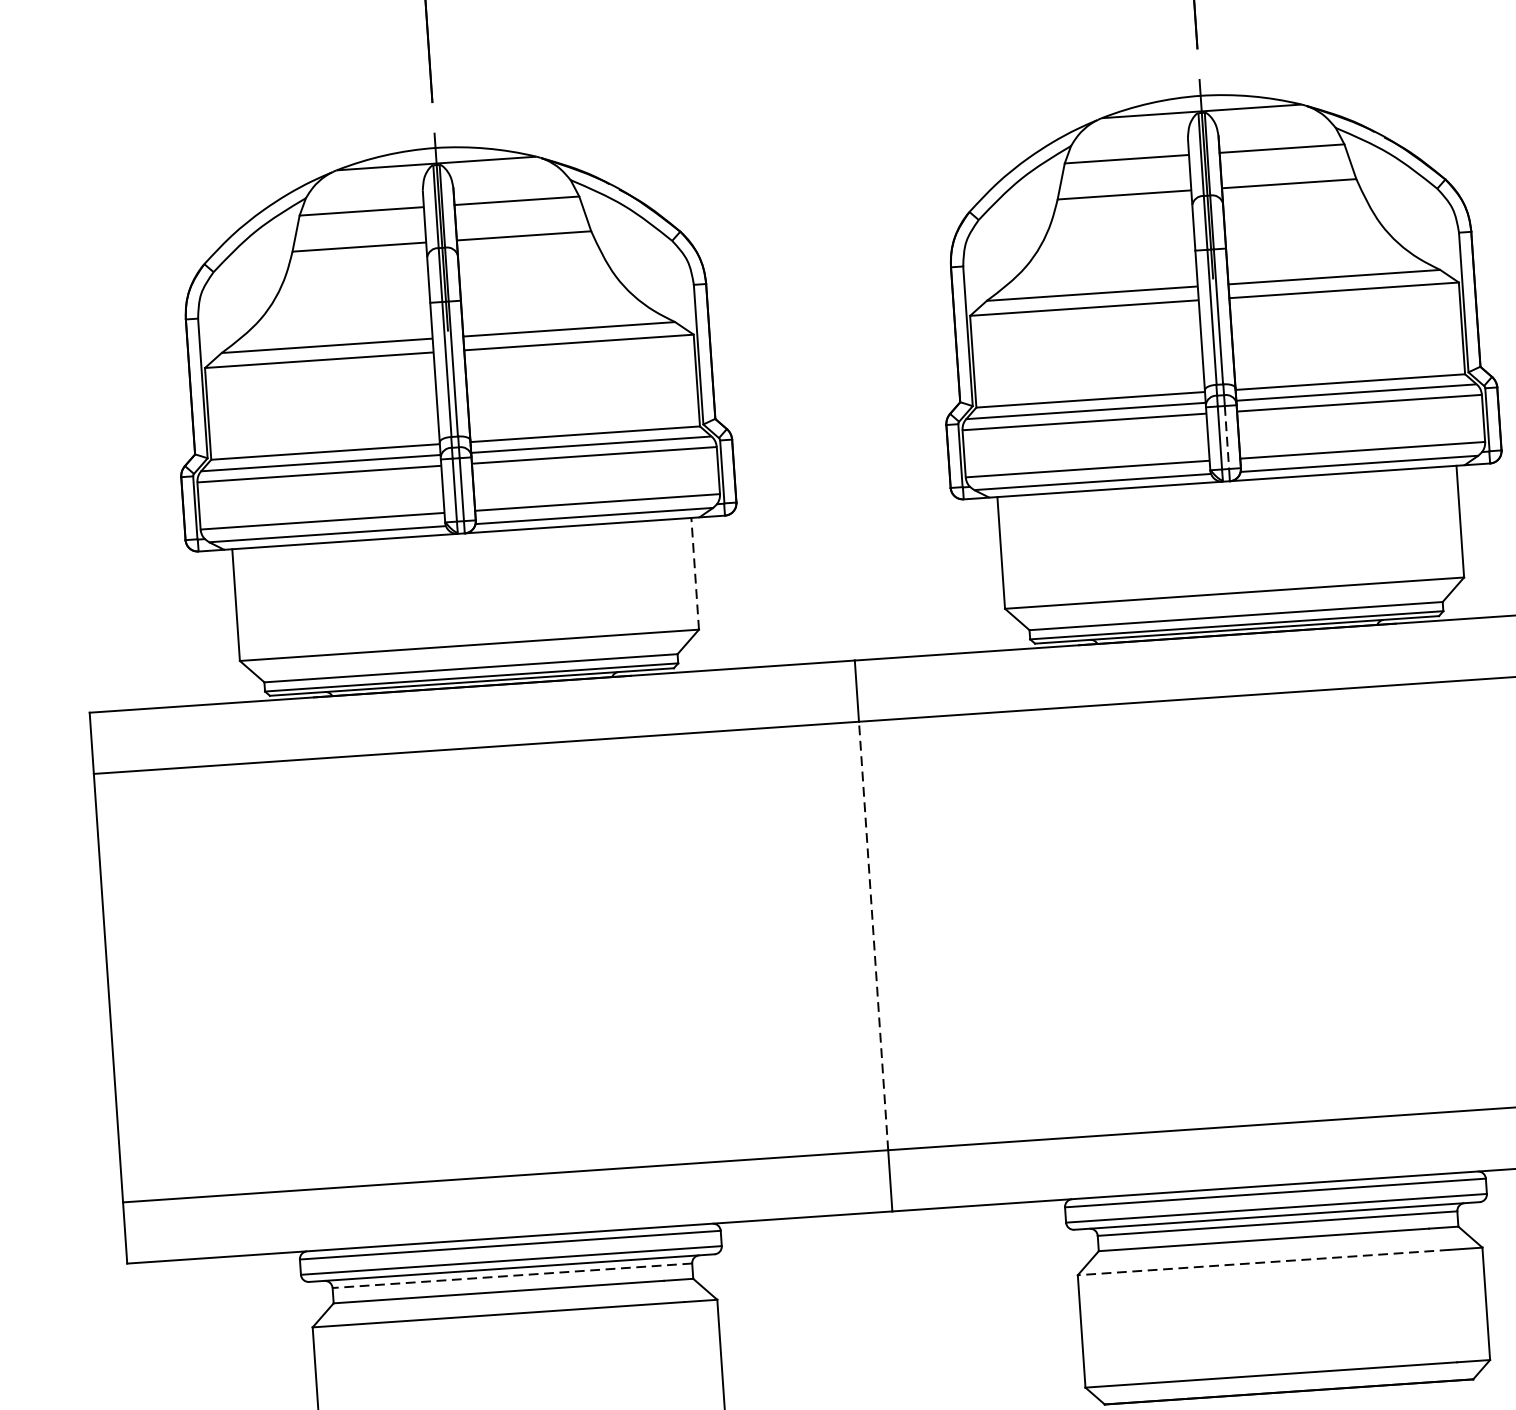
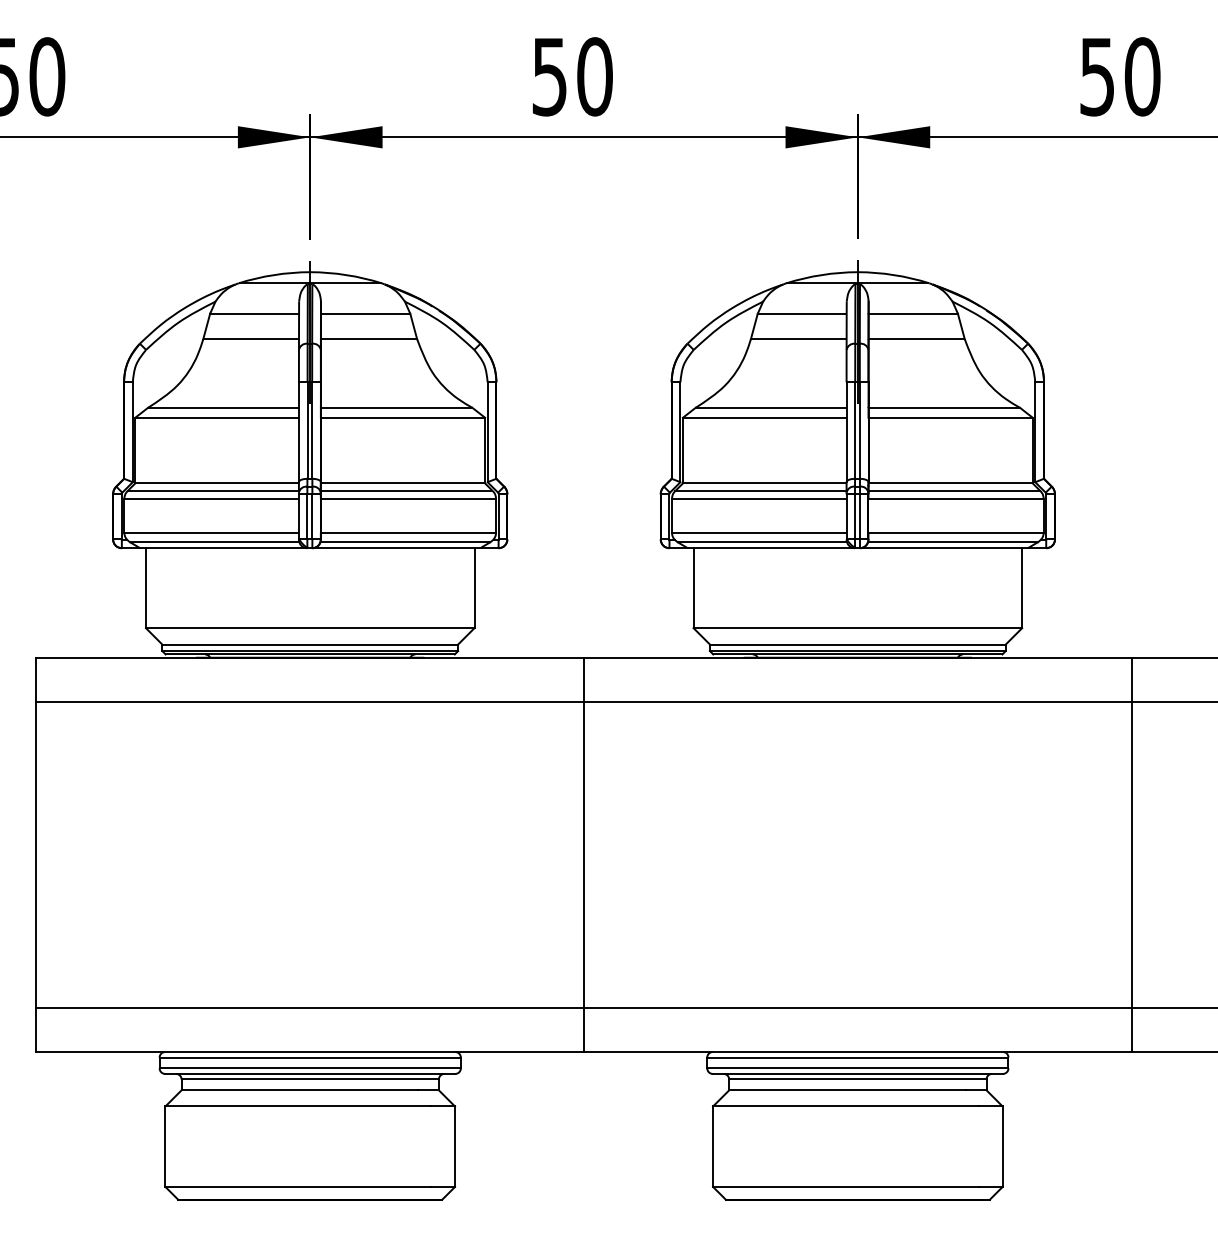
line: (1227, 436) -> (860, 516), dashed -> solid
line: (695, 574) -> (474, 588), dashed -> solid
line: (874, 935) -> (584, 854), dashed -> solid
line: (1262, 1262) -> (845, 1106), dashed -> solid
line: (512, 1275) -> (310, 1079), dashed -> solid

